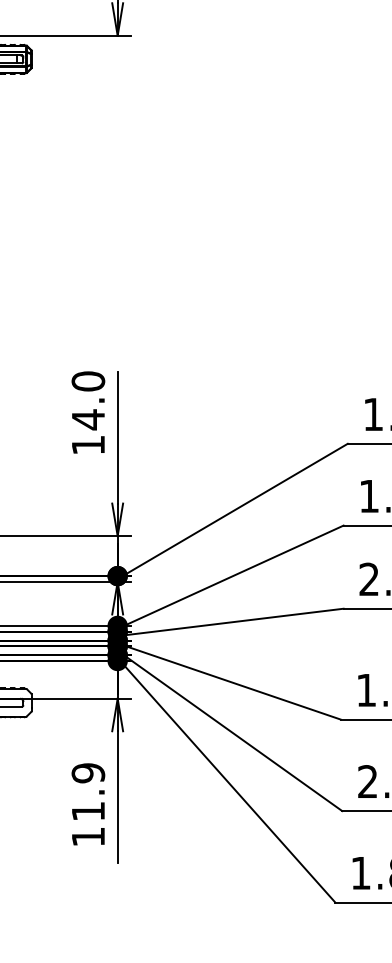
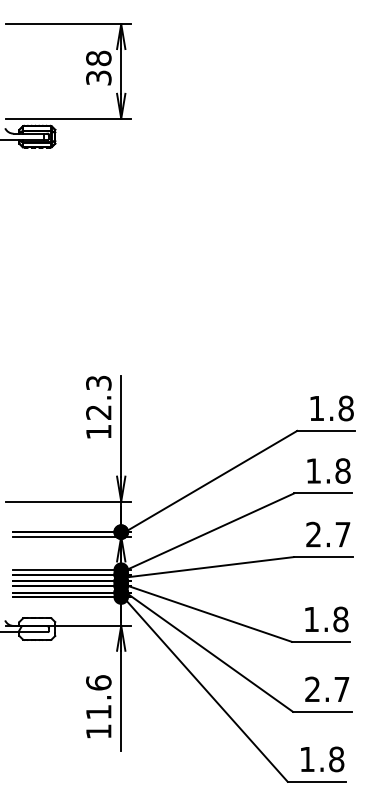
text: (87, 400) -> (98, 397), 14.0 -> 12.3
text: (87, 772) -> (98, 682), 11.9 -> 11.6

